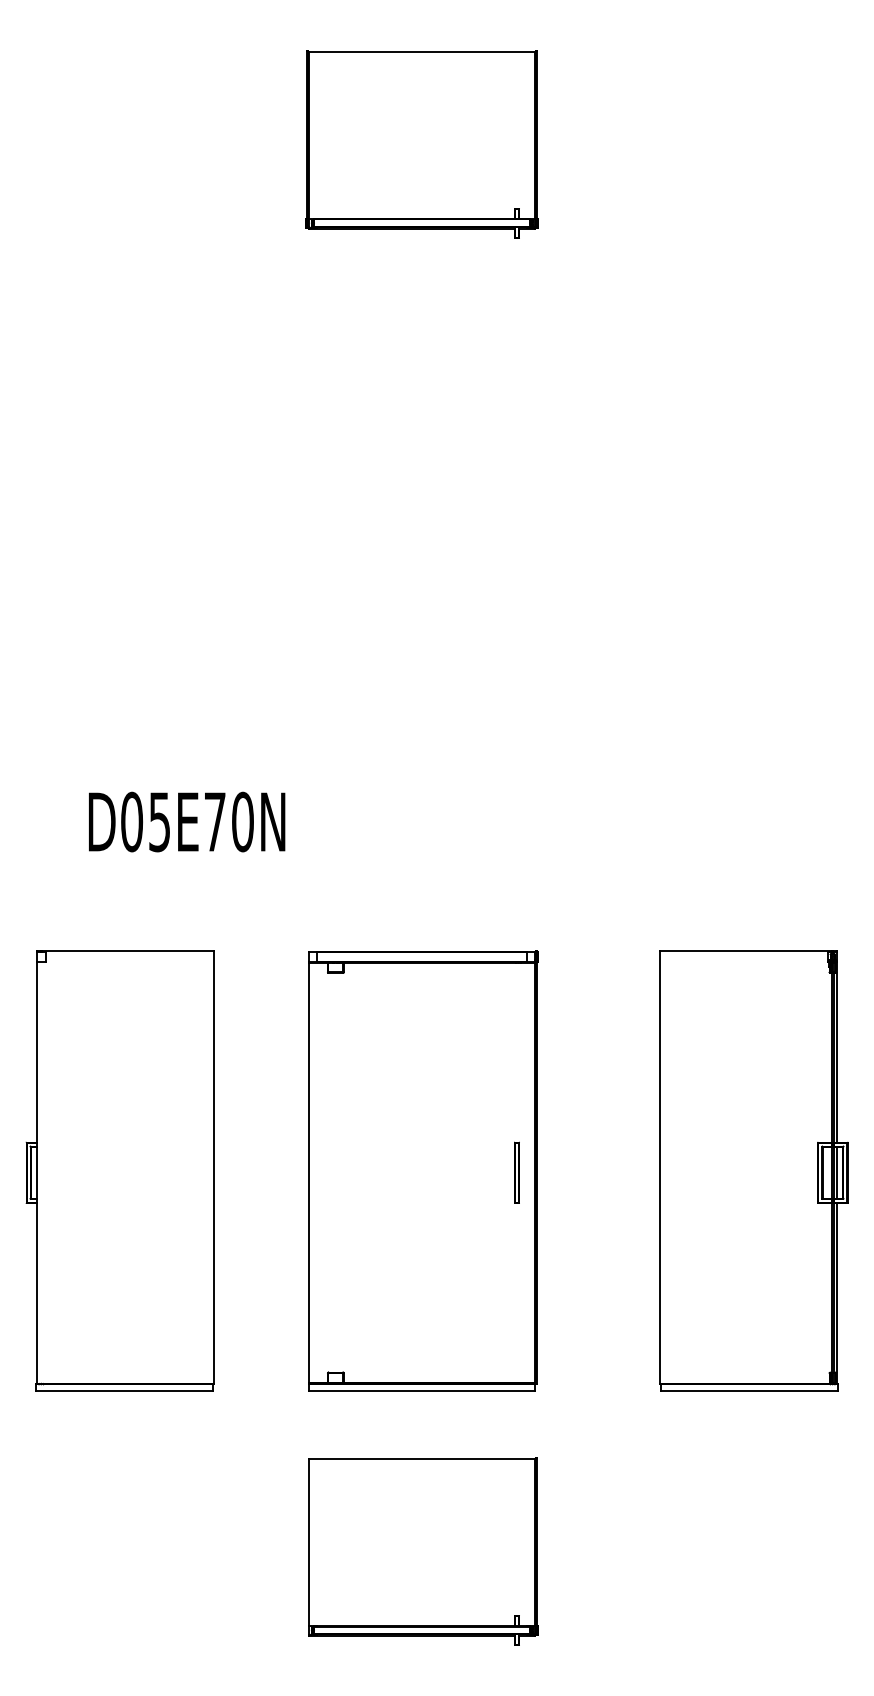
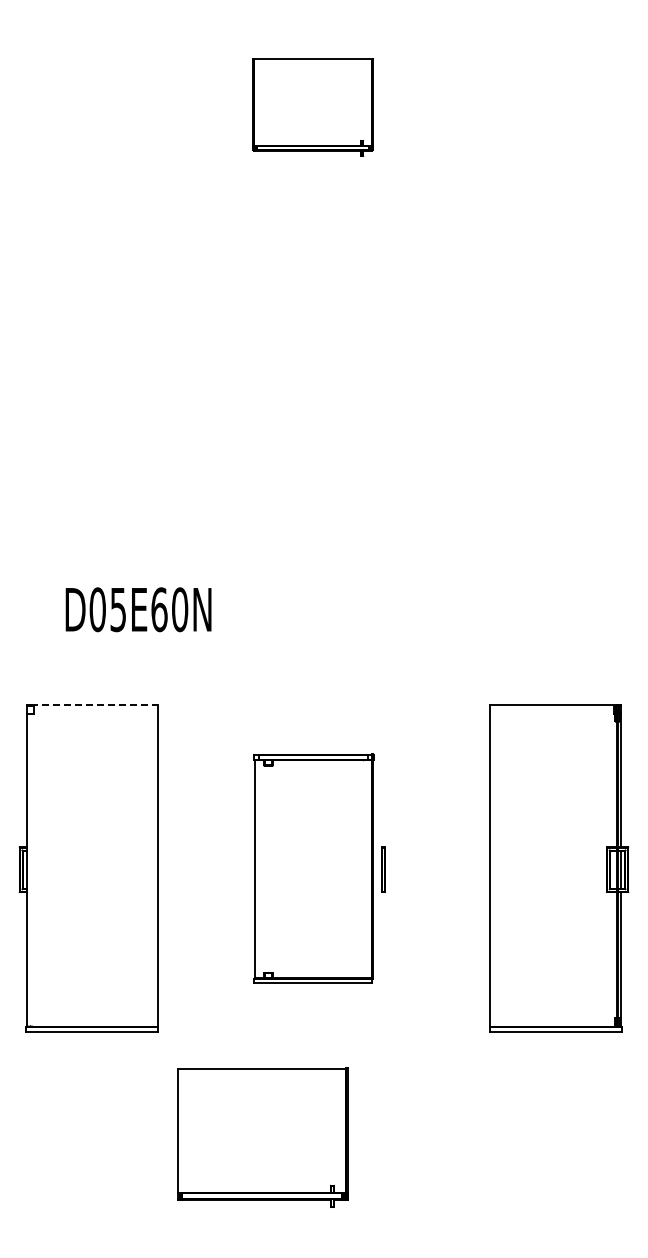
part: (421, 144) -> (312, 107), size x0.7
text: (215, 821) -> (159, 609), D05E70N -> D05E60N
line: (127, 951) -> (94, 705), solid -> dashed
part: (422, 1170) -> (313, 868), size x0.7
part: (422, 1551) -> (262, 1137), moved

